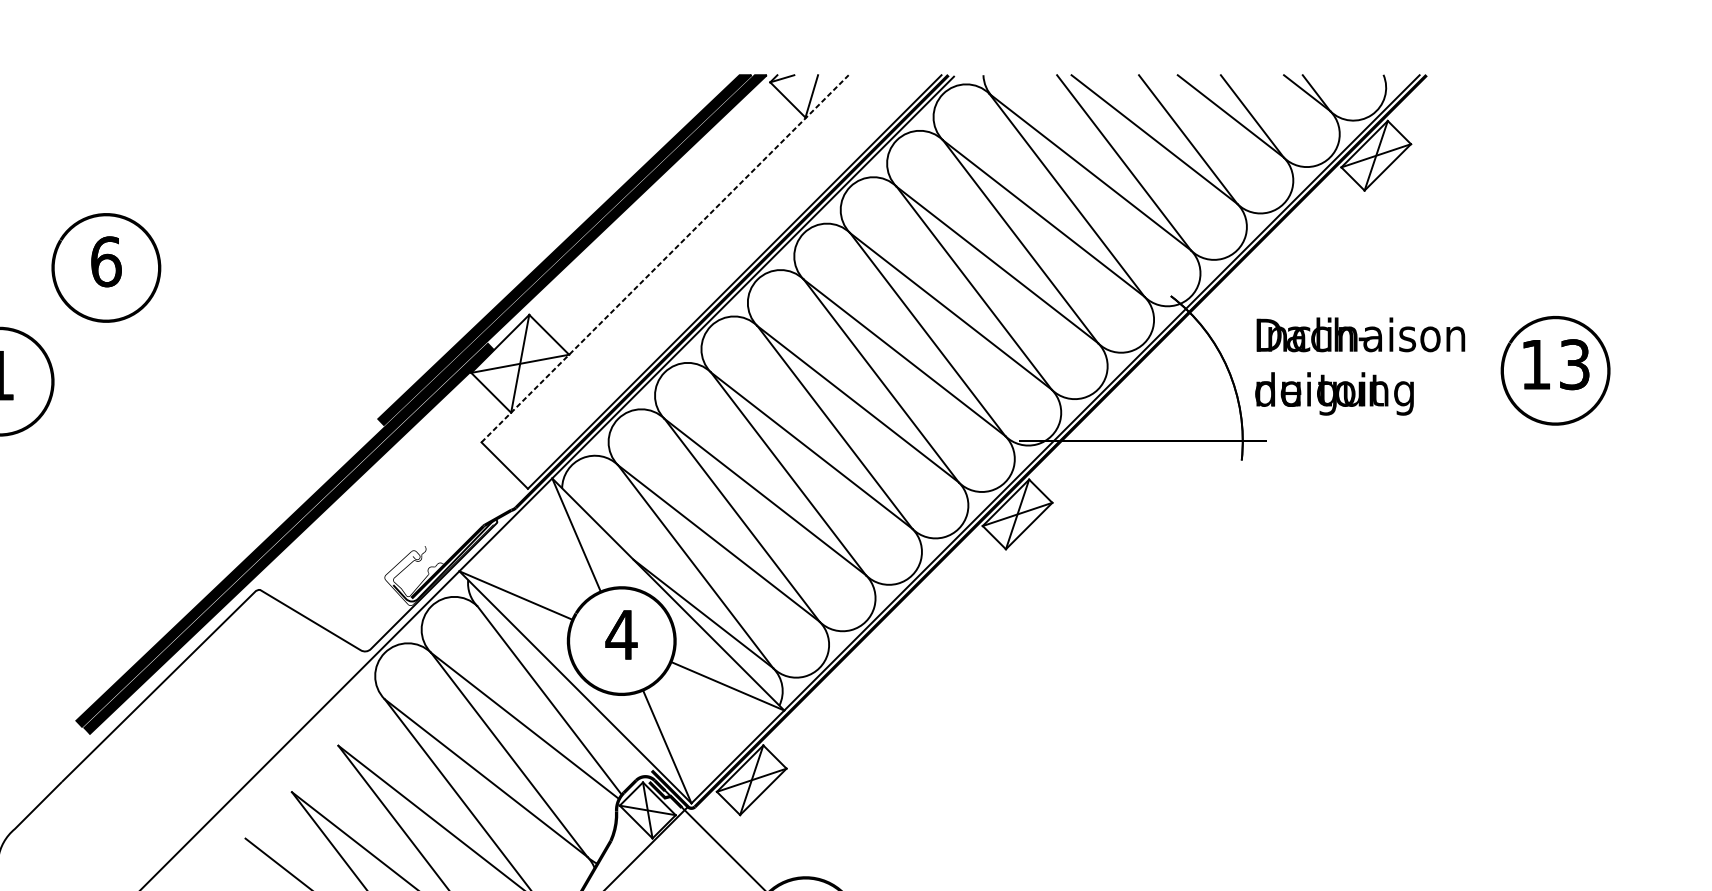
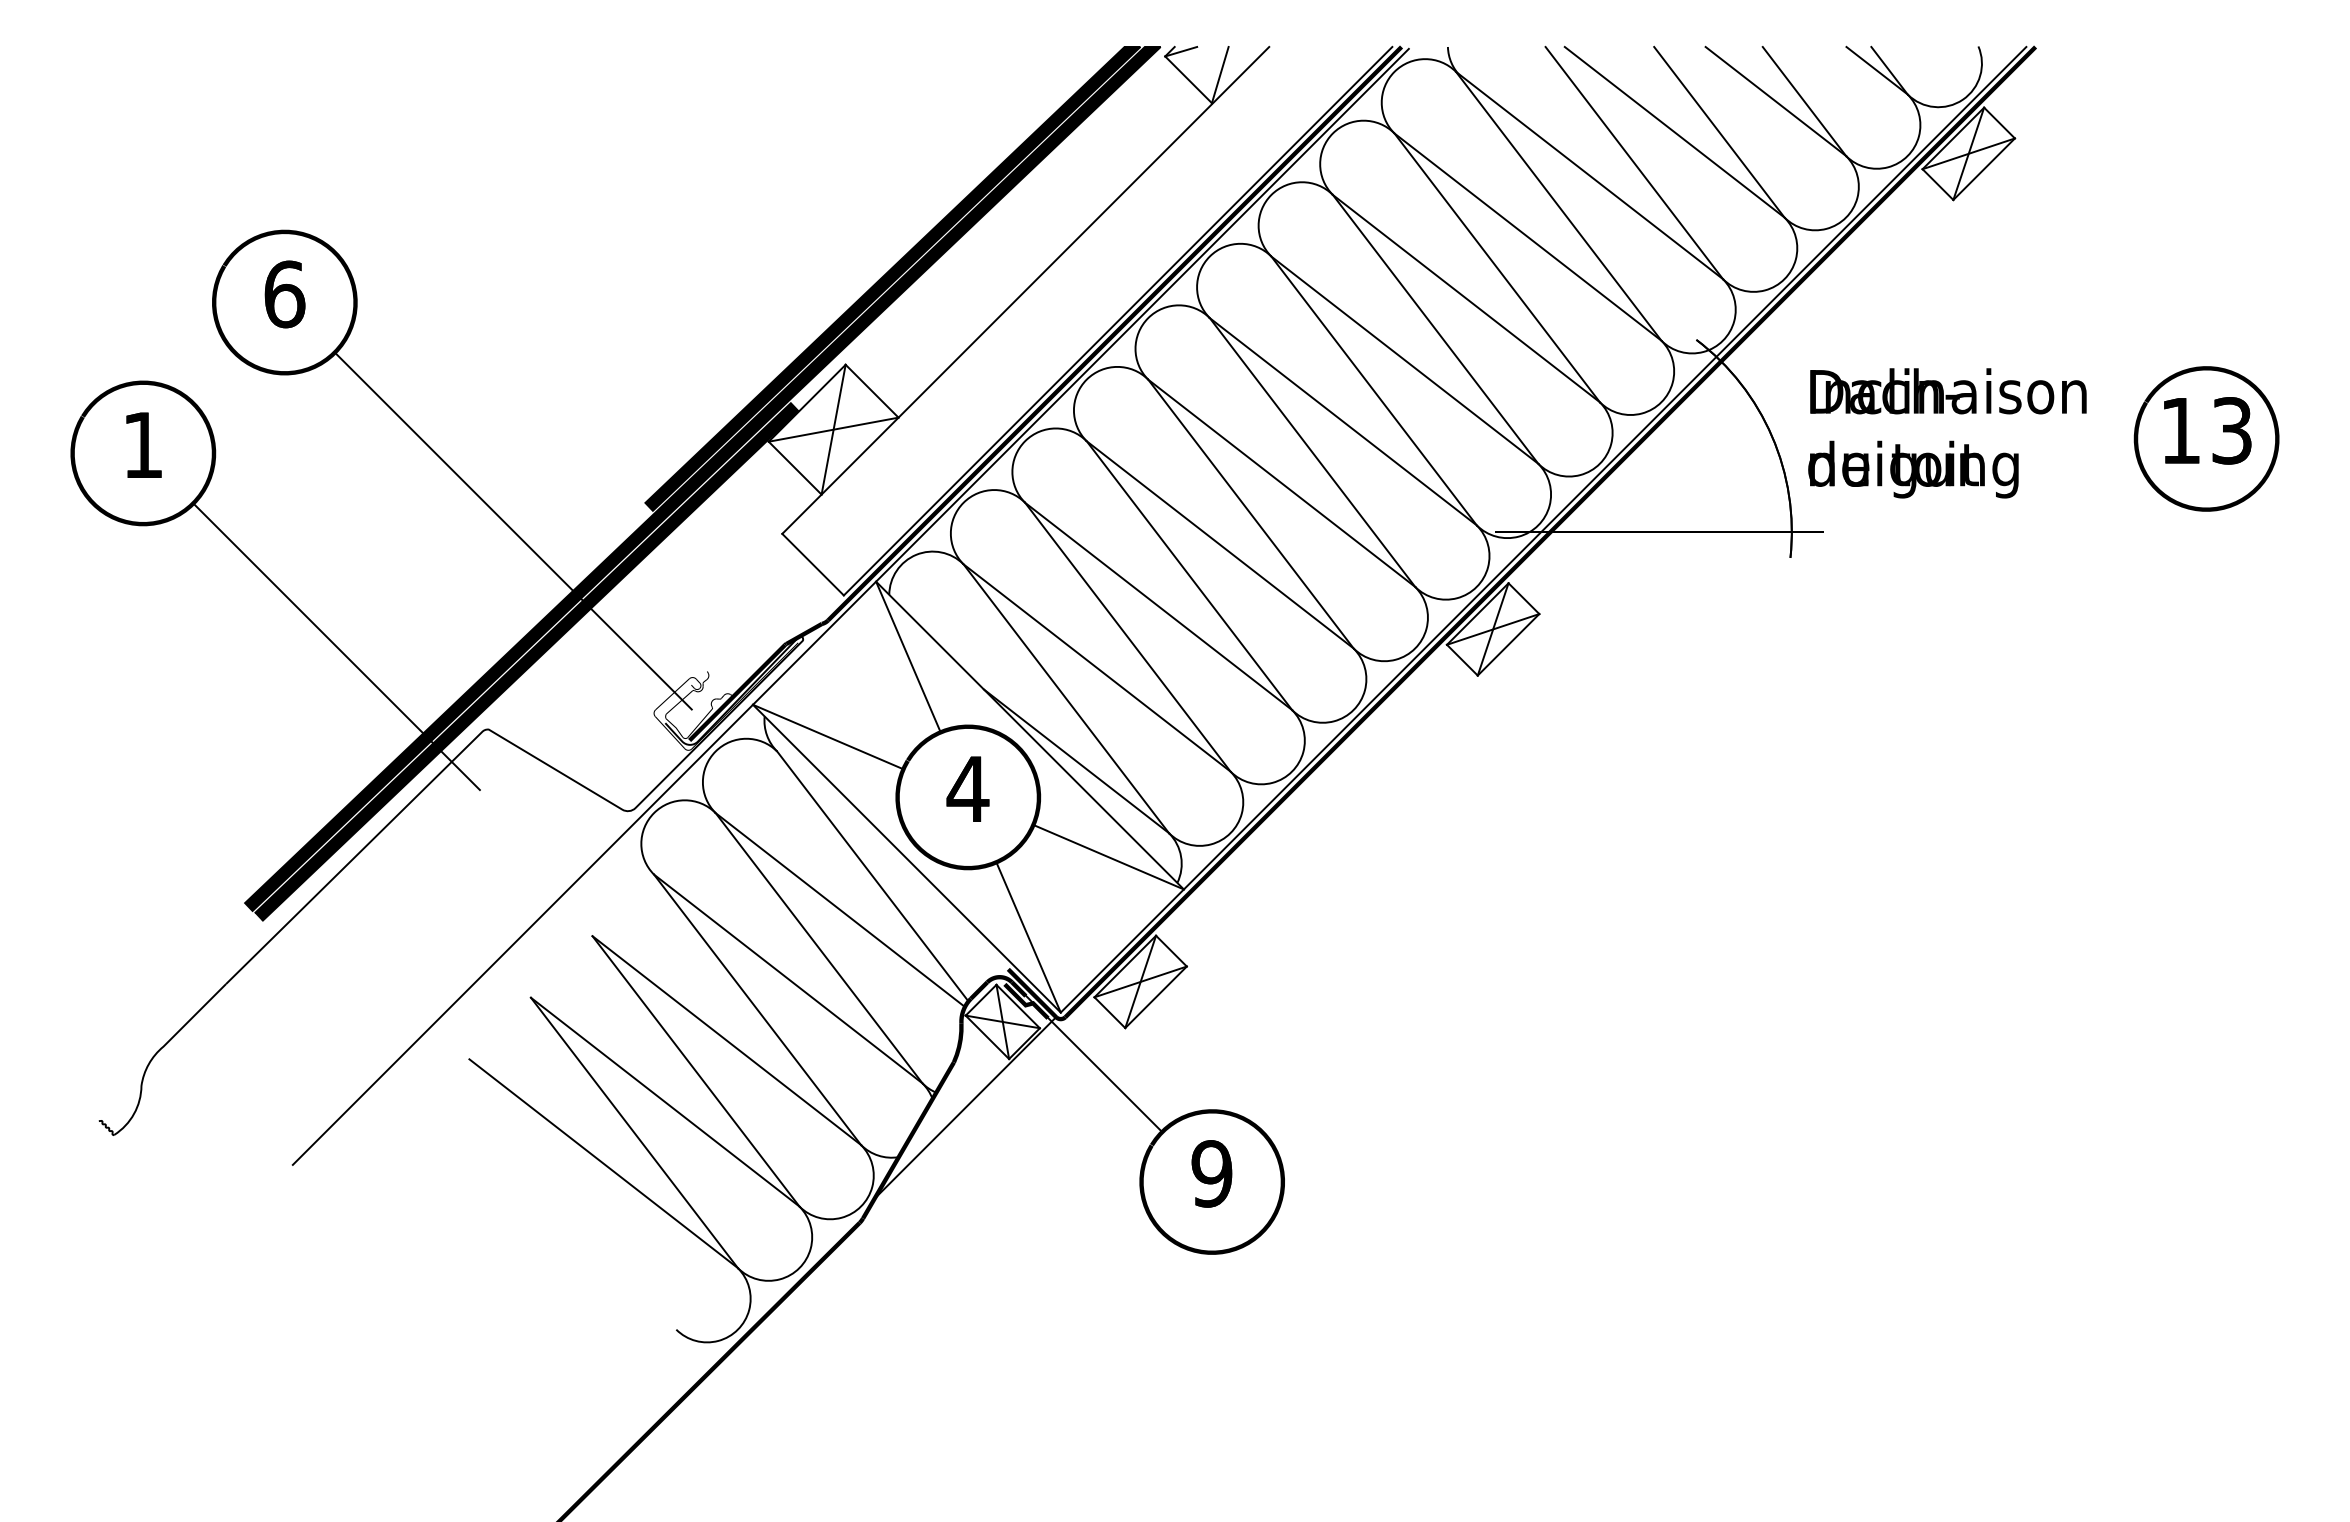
line: (665, 258) -> (1026, 290), dashed -> solid
line: (278, 439) -> (513, 530), added
line: (145, 527) -> (336, 646), added

